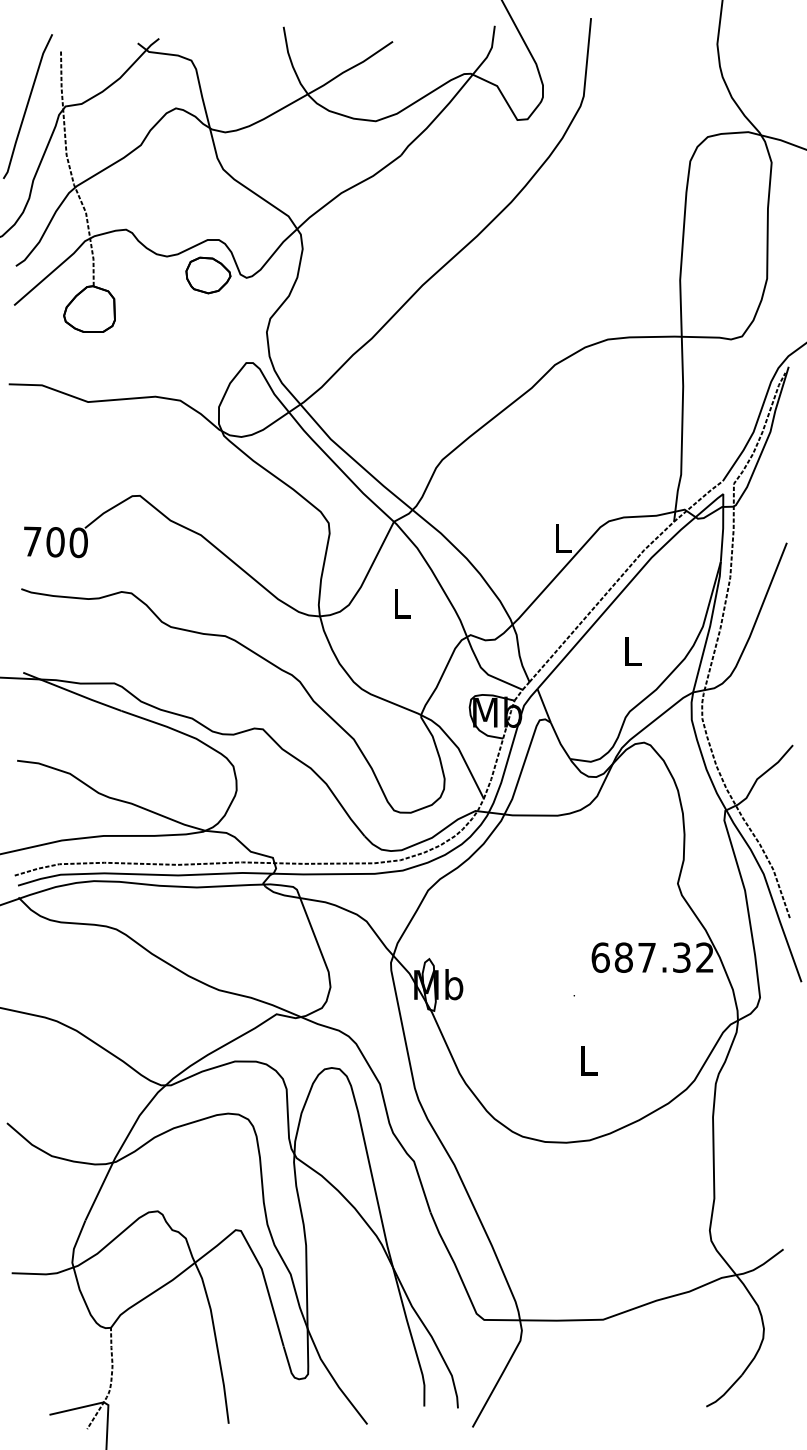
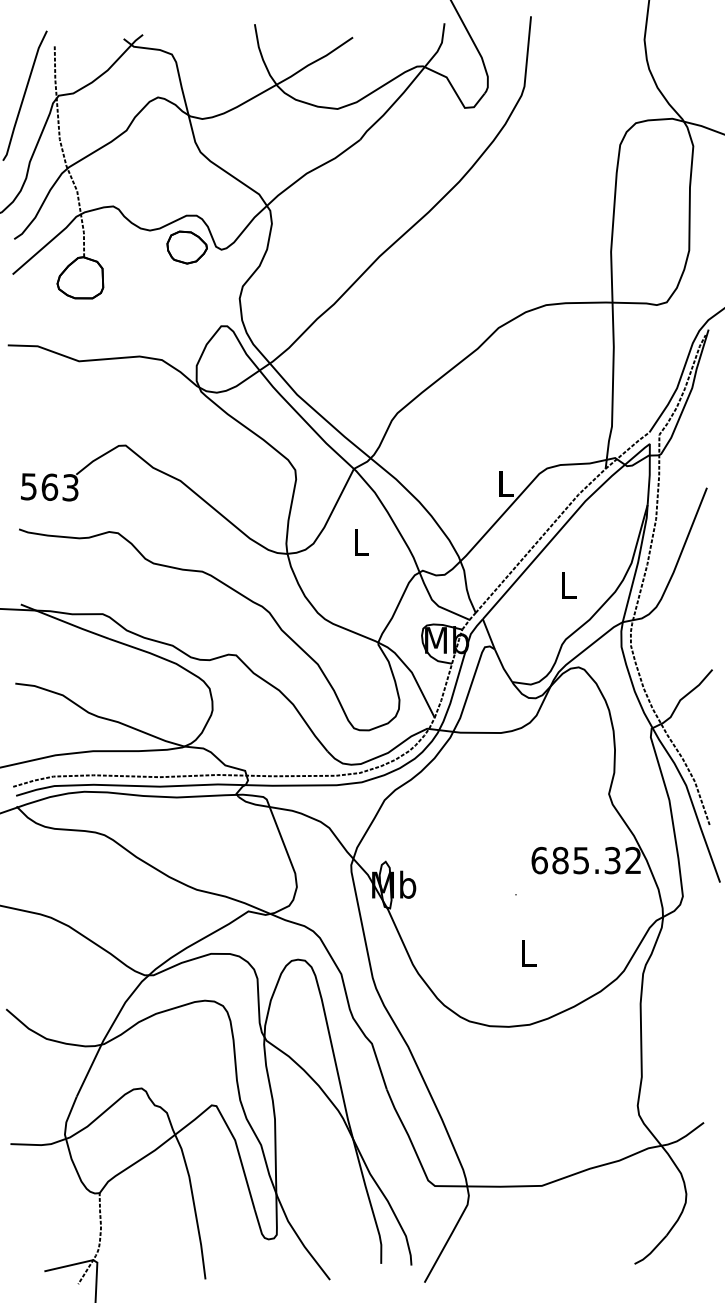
text: (55, 542) -> (49, 487), 700 -> 563
text: (646, 957) -> (580, 860), 687.32 -> 685.32

